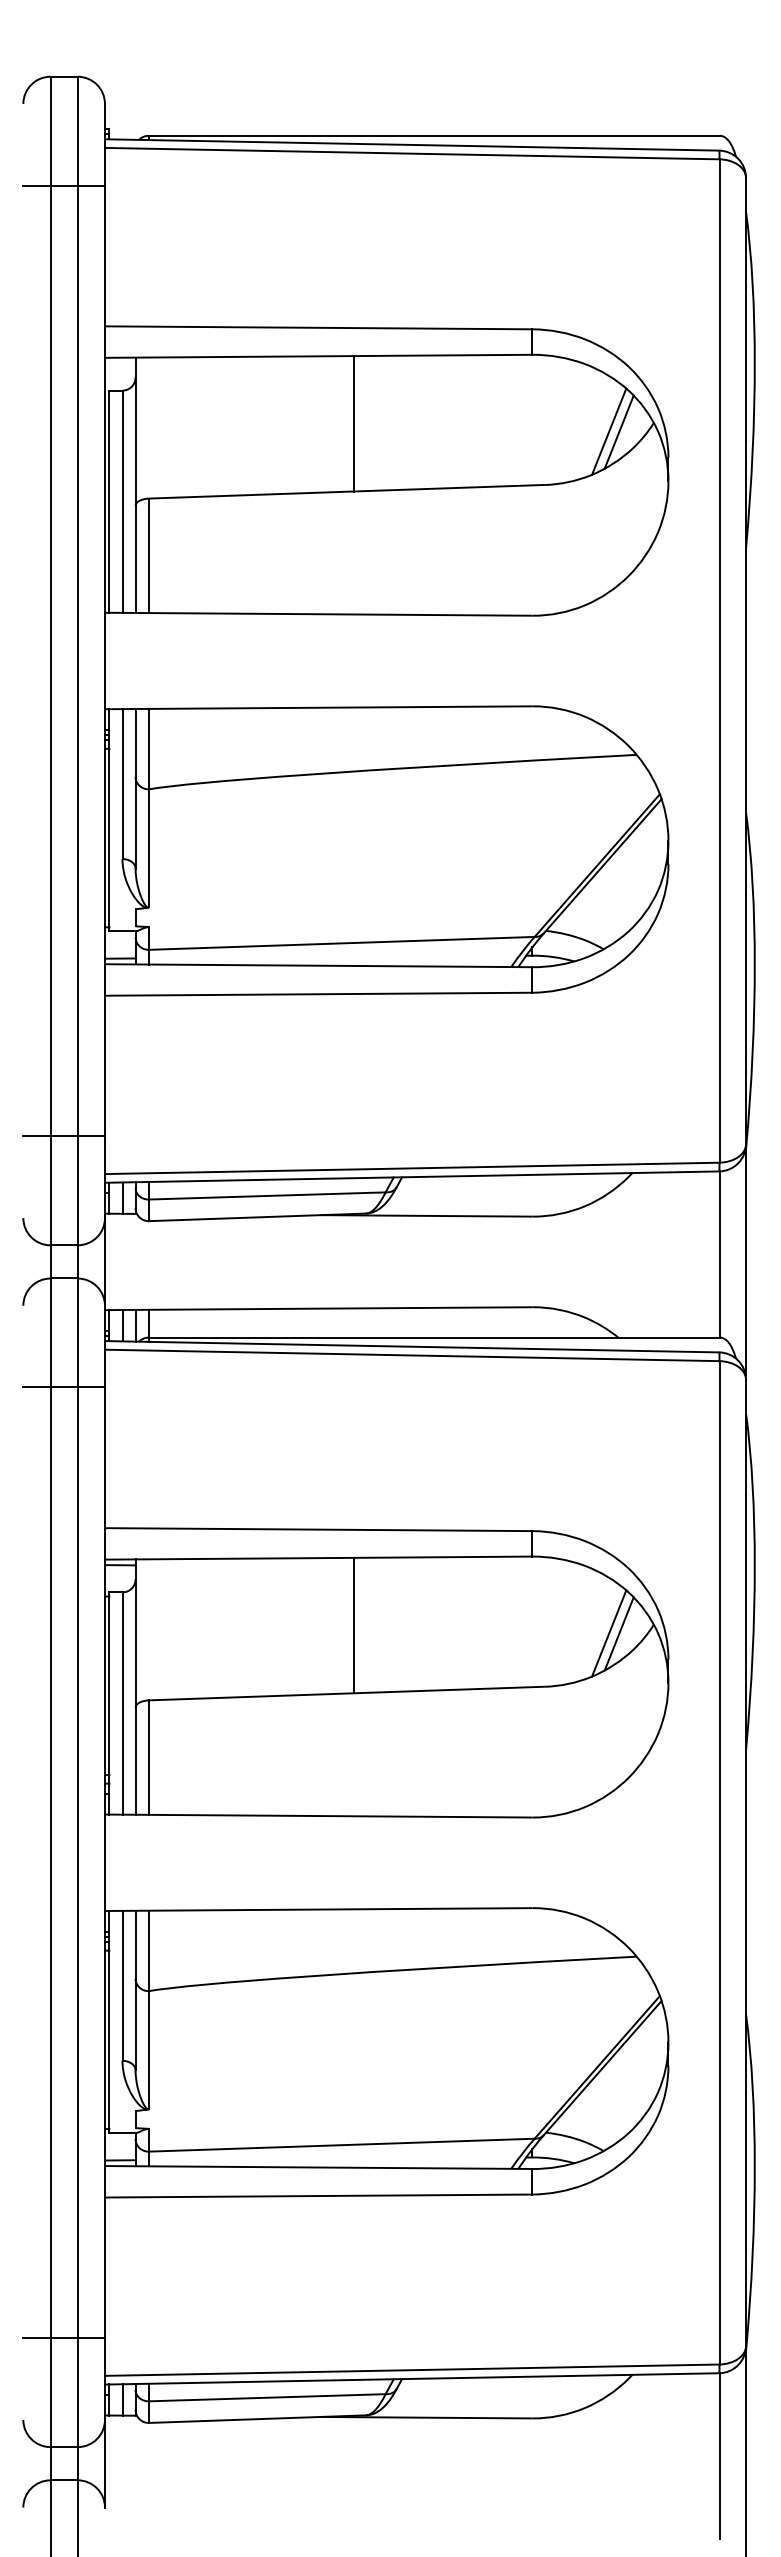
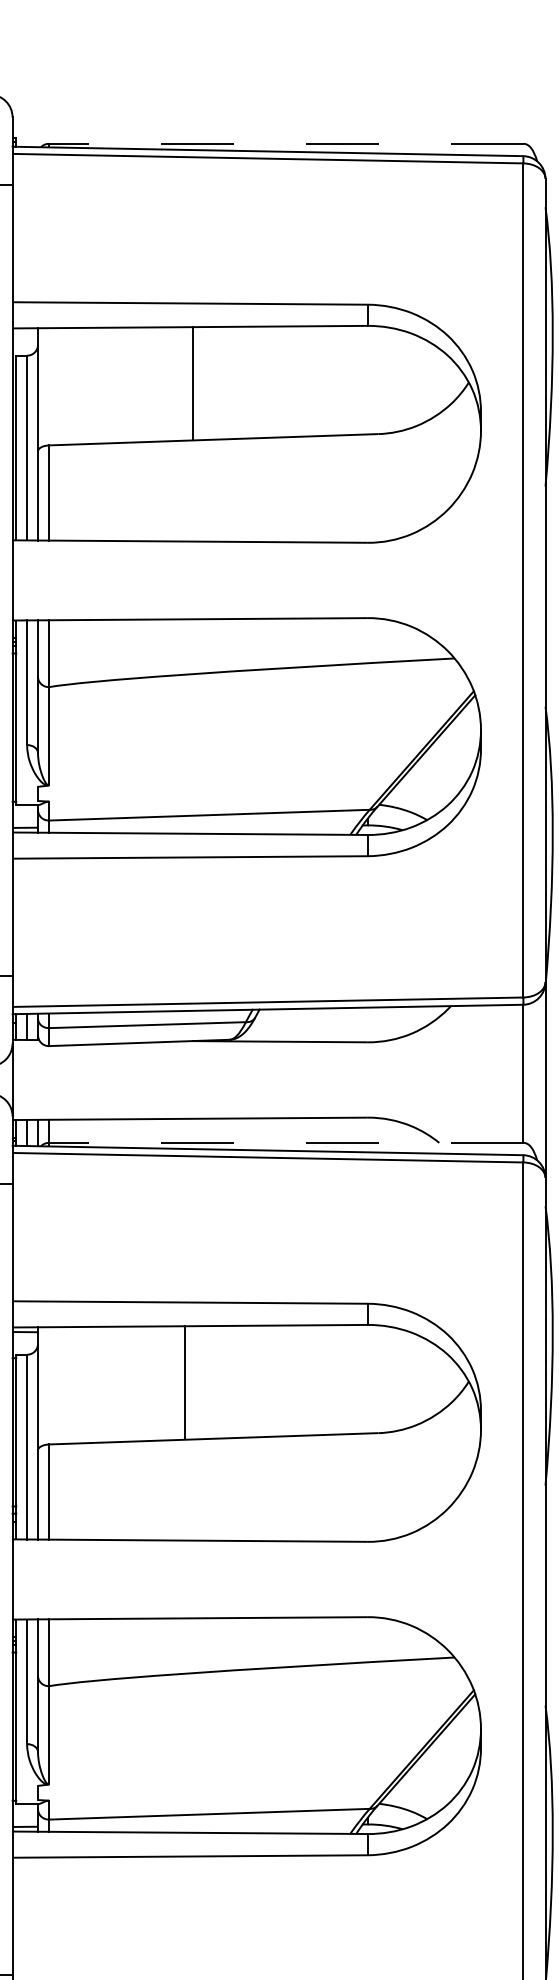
line: (434, 135) -> (286, 143), solid -> dashed
line: (353, 423) -> (192, 383), moved
line: (609, 431) -> (431, 389), removed
line: (618, 431) -> (439, 389), removed
line: (434, 1337) -> (286, 1142), solid -> dashed
line: (353, 1625) -> (185, 1382), moved
line: (609, 1633) -> (431, 1388), removed
line: (618, 1633) -> (439, 1388), removed

